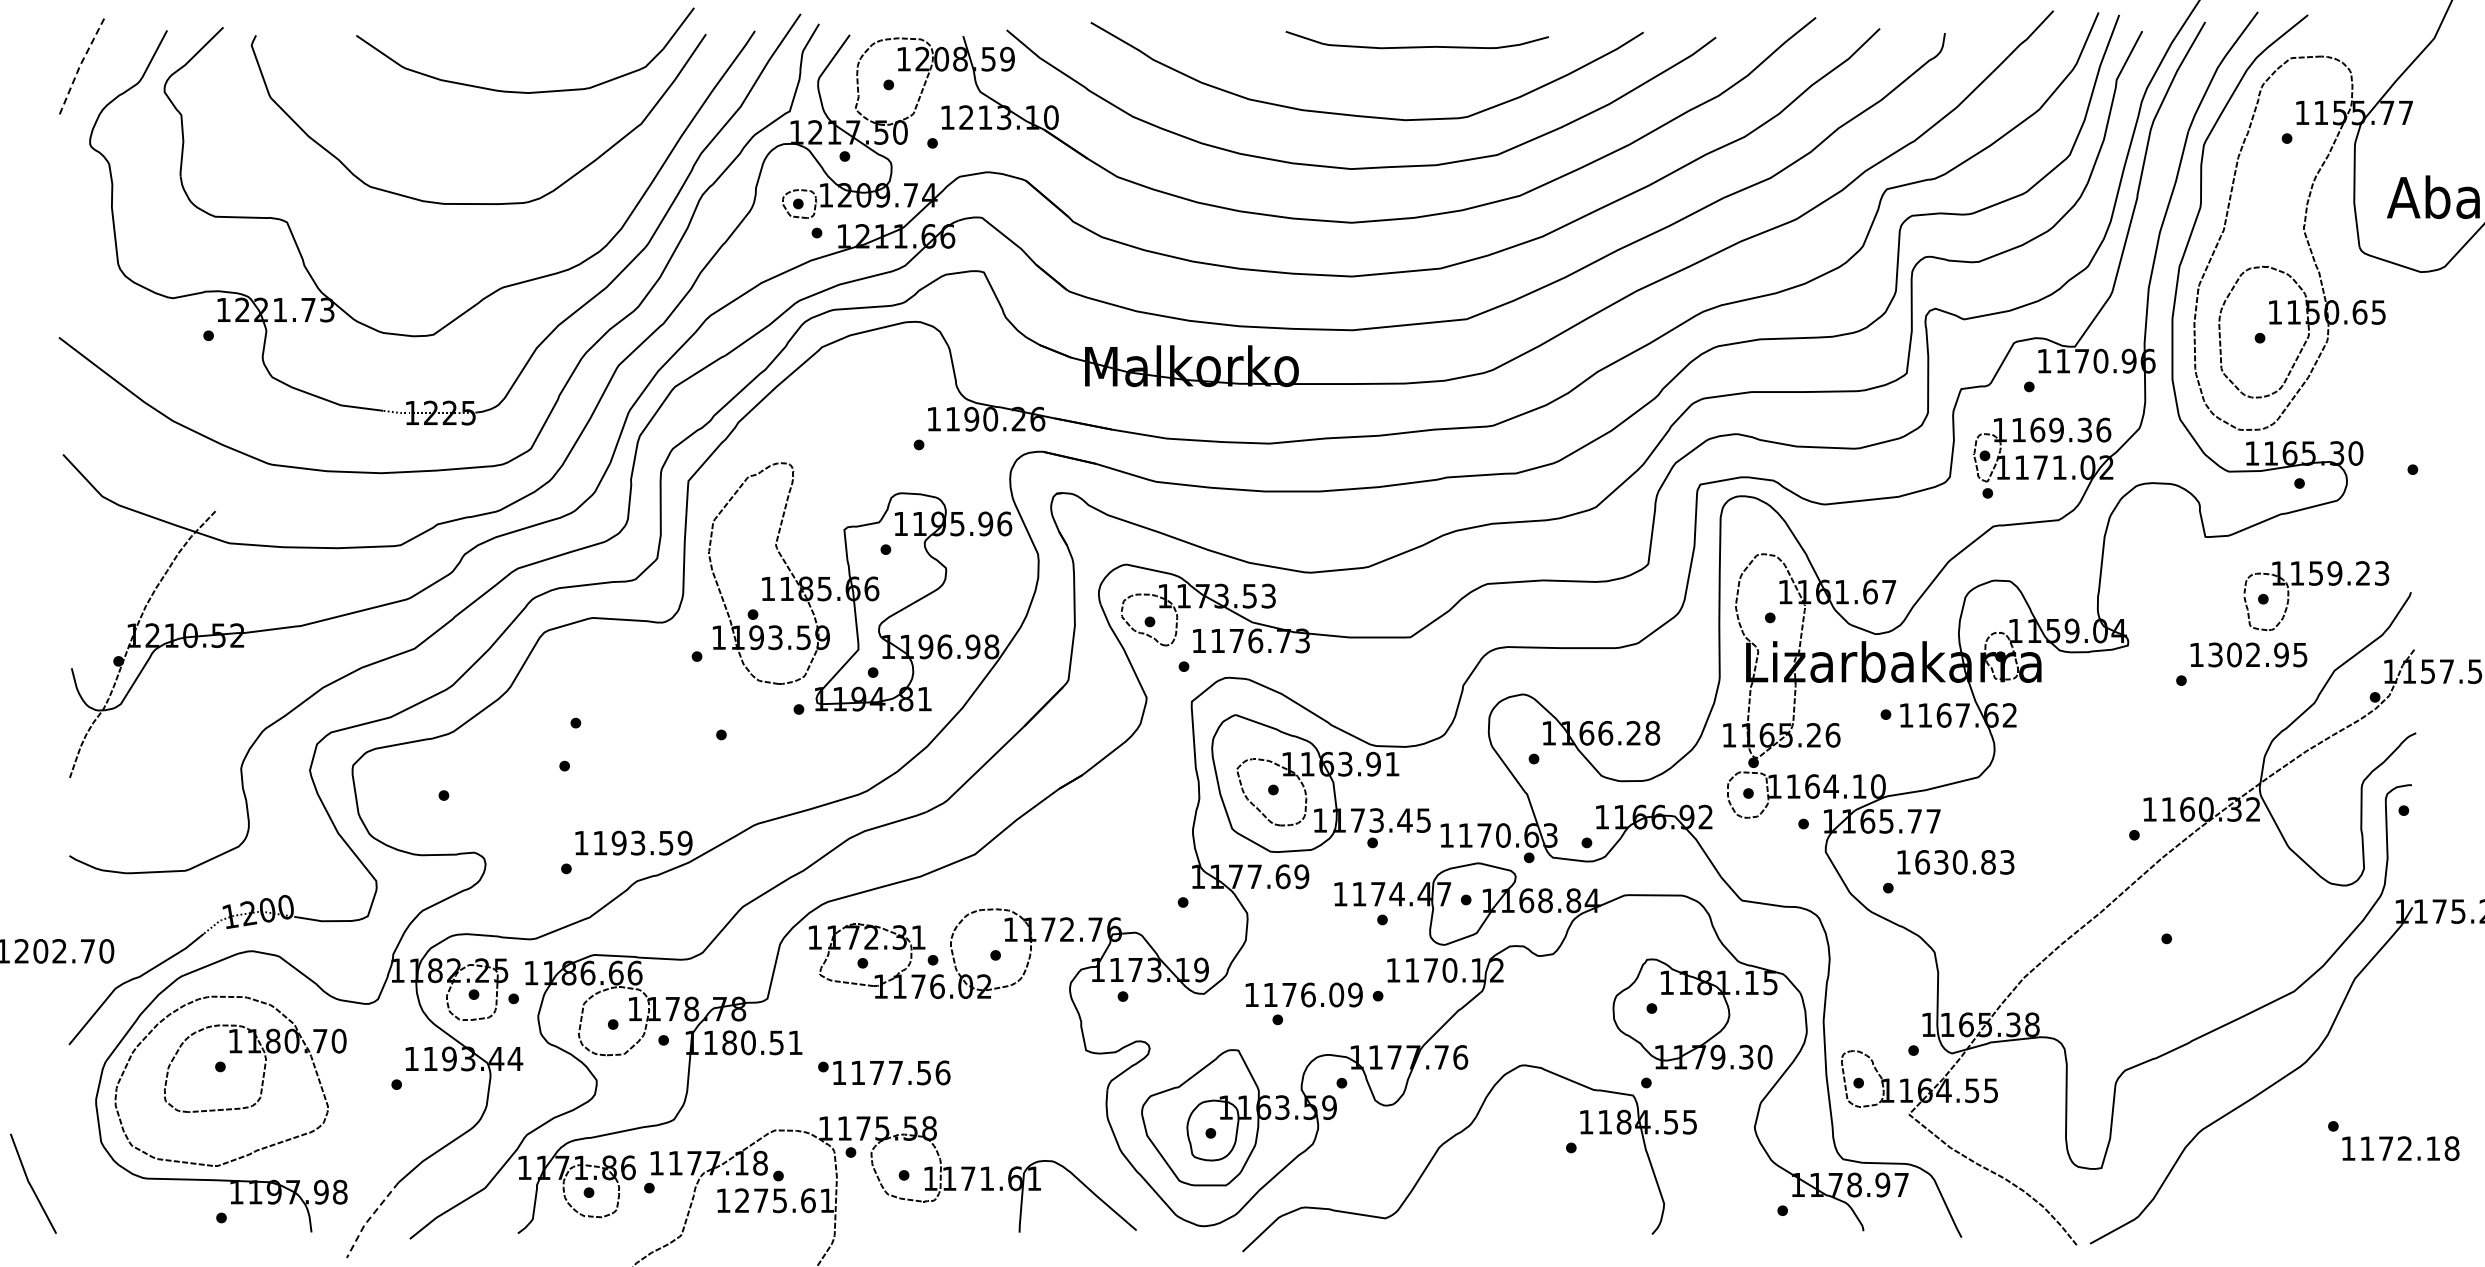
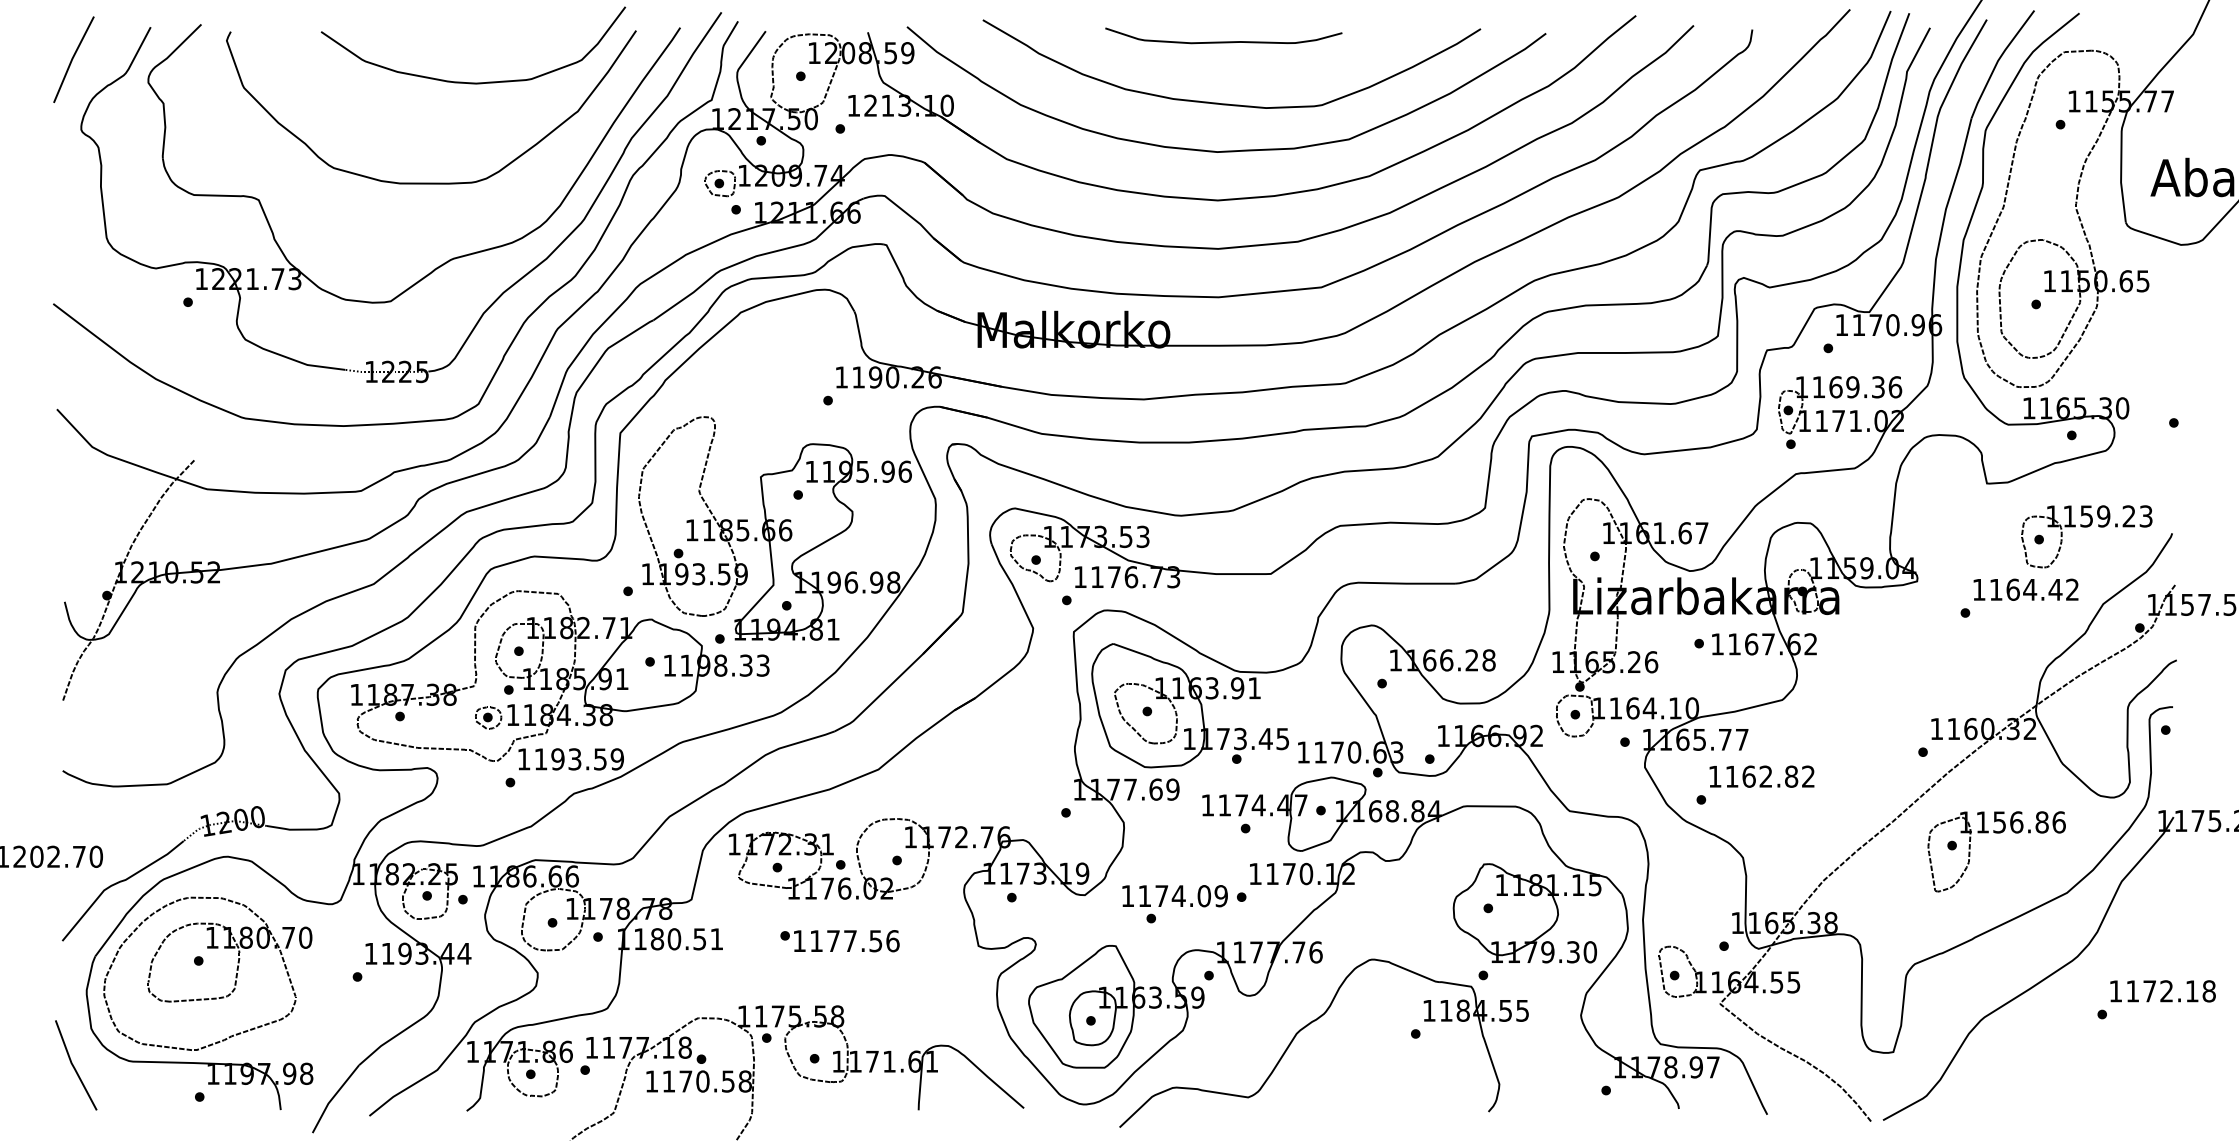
curve: (1416, 46) -> (1223, 41), moved
line: (80, 65) -> (72, 58), dashed -> solid
text: (2257, 654) -> (2033, 589), 1302.95 -> 1164.42
part: (621, 750) -> (560, 675), added
text: (1964, 862) -> (1769, 776), 1630.83 -> 1162.82
part: (2216, 925) -> (1996, 833), added
text: (1308, 994) -> (1178, 895), 1176.09 -> 1174.09
text: (884, 1072) -> (840, 940), moved
text: (2400, 1148) -> (2162, 991), moved
line: (31, 1184) -> (74, 1065), moved
text: (784, 1200) -> (706, 1081), 1275.61 -> 1170.58
line: (369, 1219) -> (333, 1098), dashed -> solid

